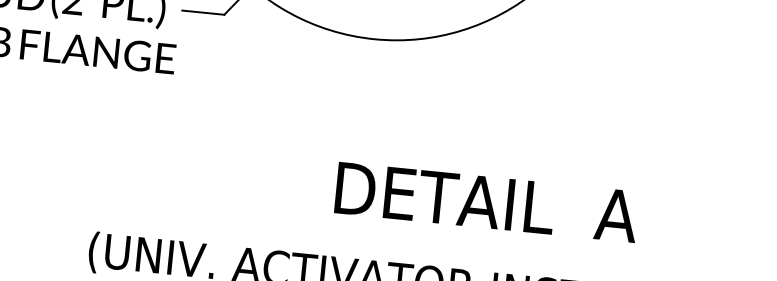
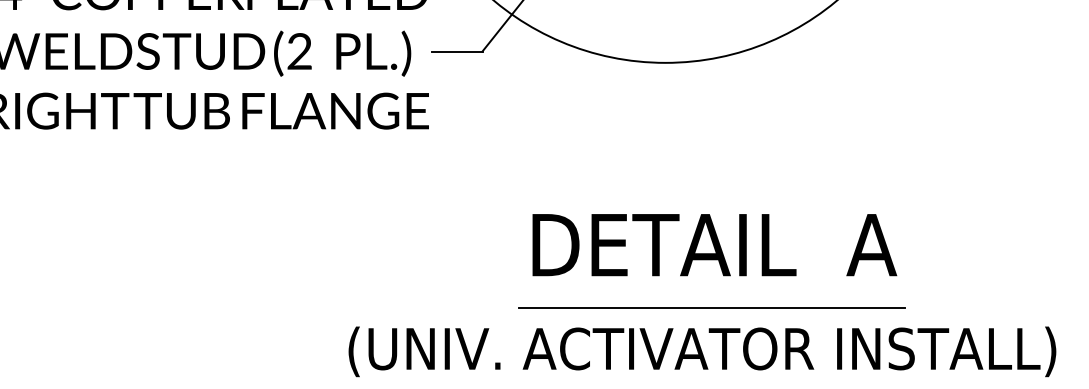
text: (486, 202) -> (714, 245), moved
line: (392, 245) -> (711, 307), added

